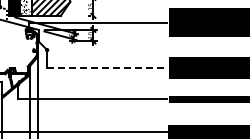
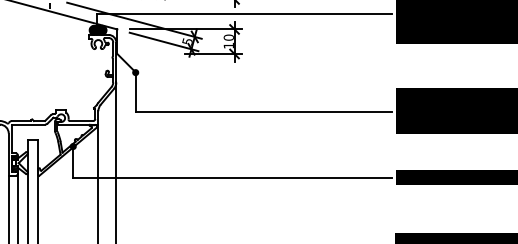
line: (107, 68) -> (264, 111), dashed -> solid

